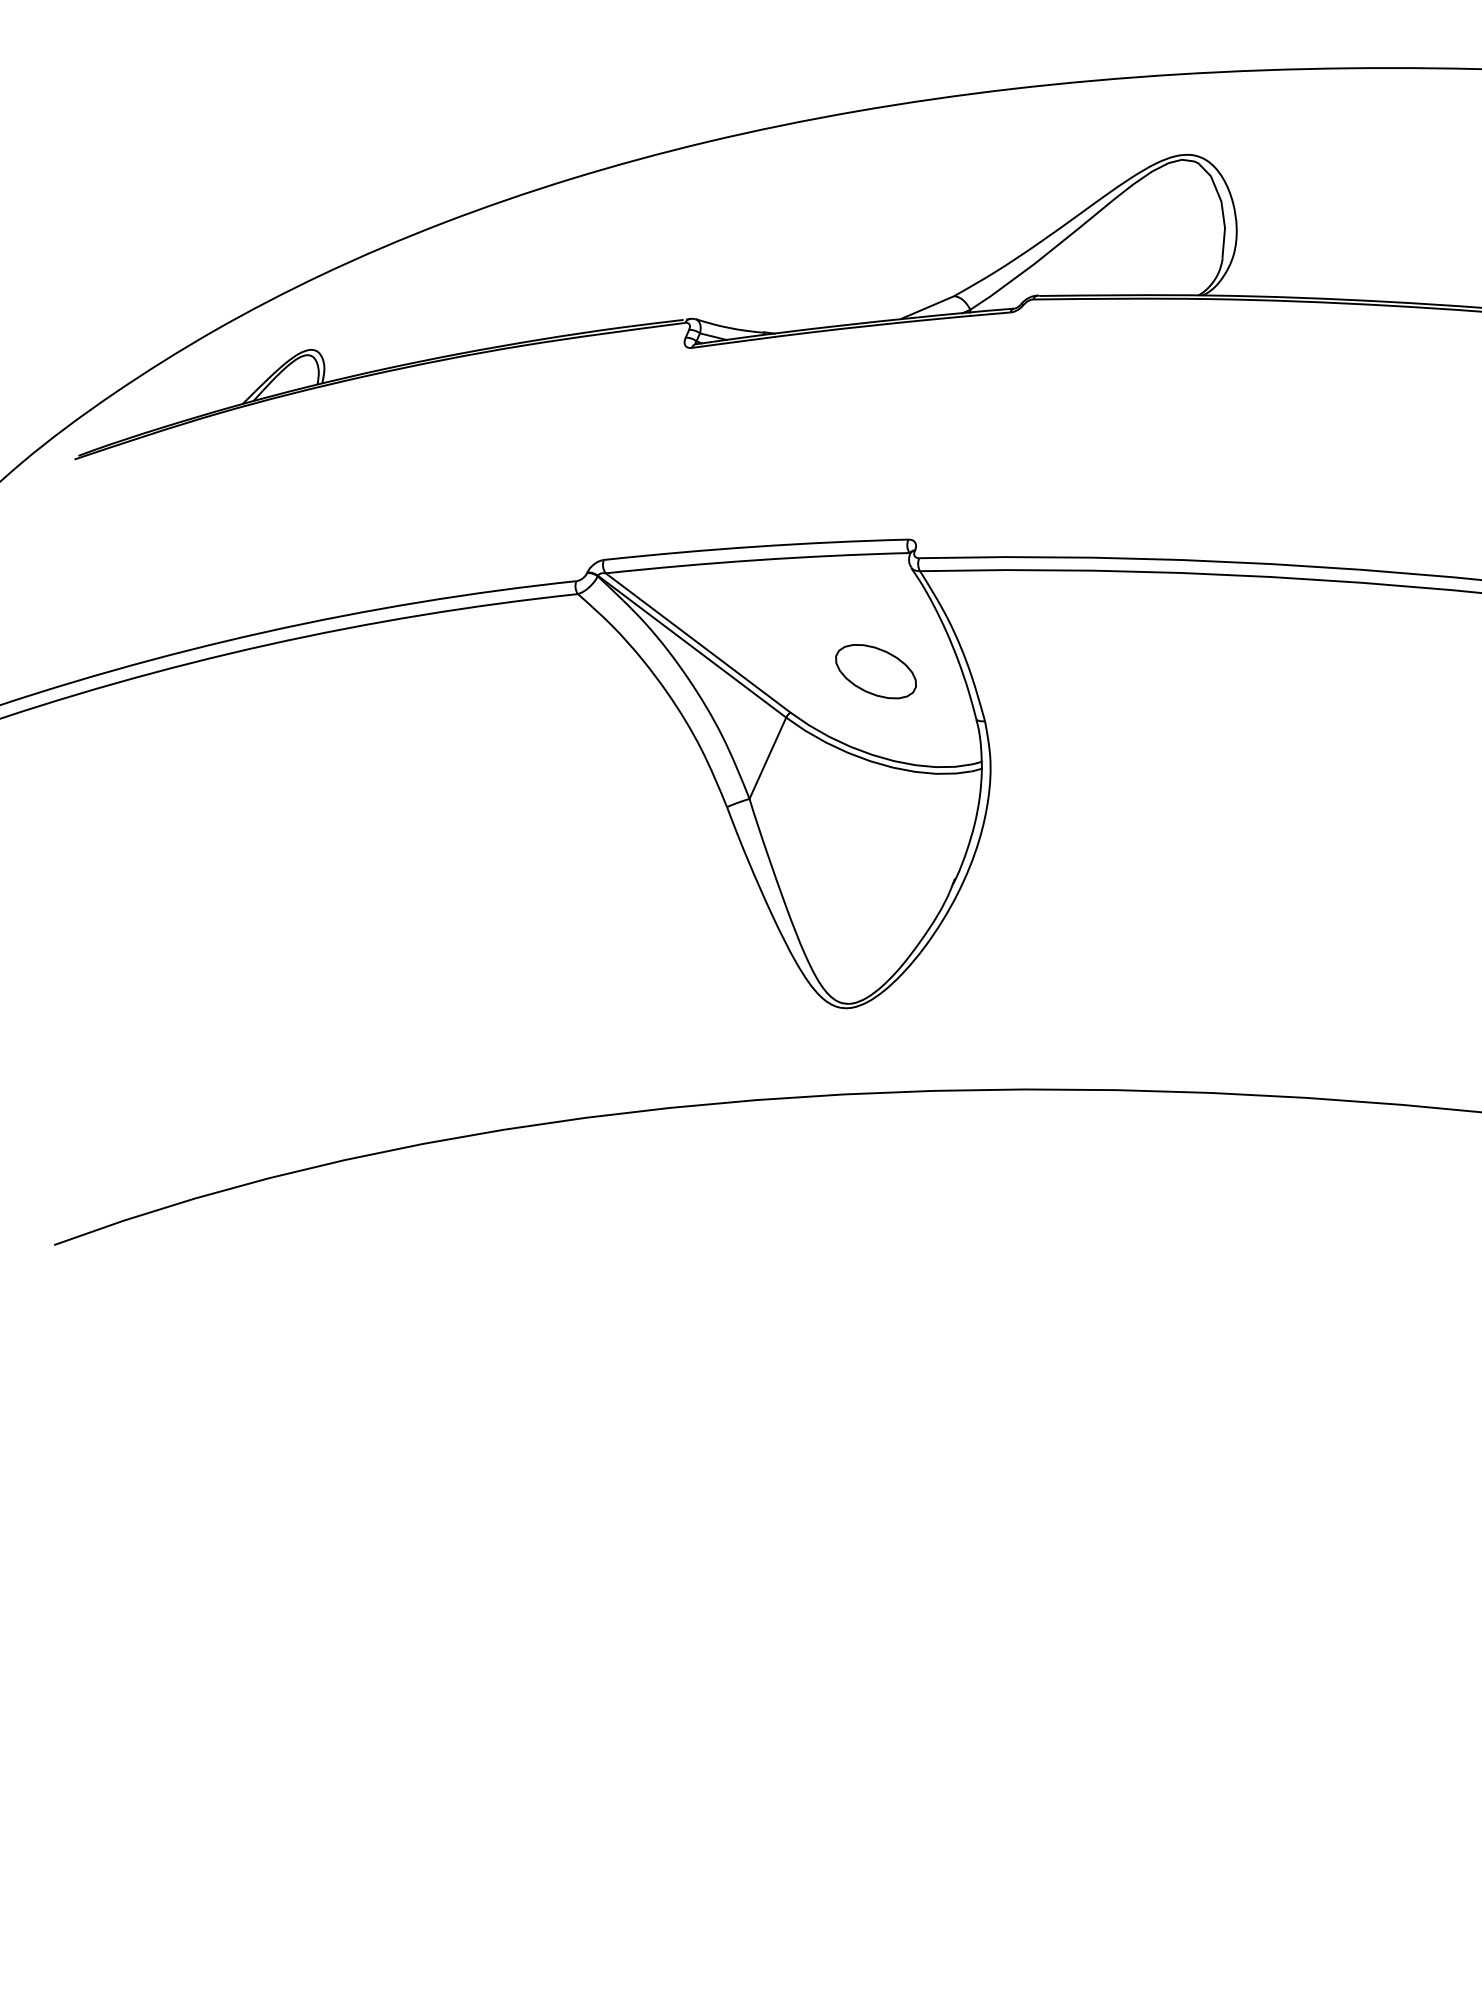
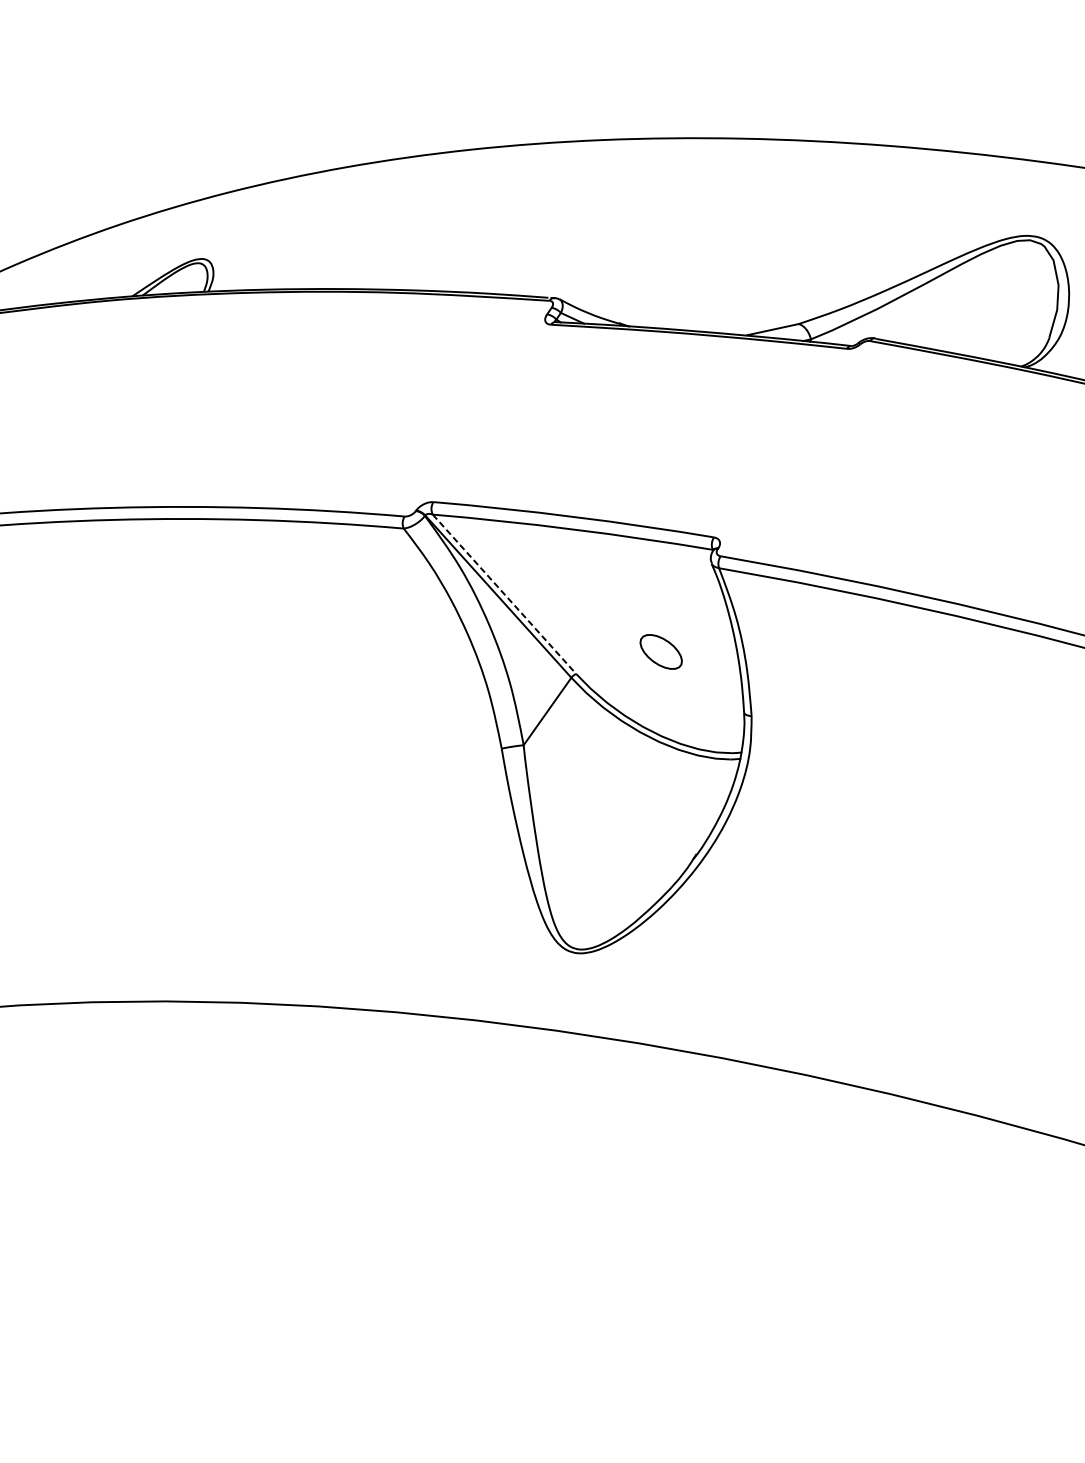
line: (698, 643) -> (504, 594), solid -> dashed
part: (875, 671) -> (660, 651), size x0.6

